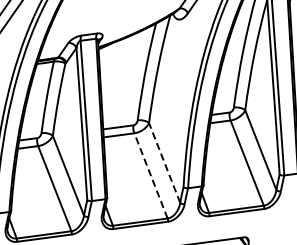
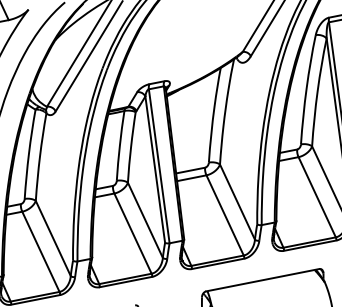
line: (164, 162) -> (237, 201), dashed -> solid
line: (150, 174) -> (224, 214), dashed -> solid

